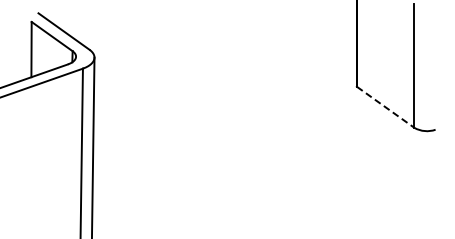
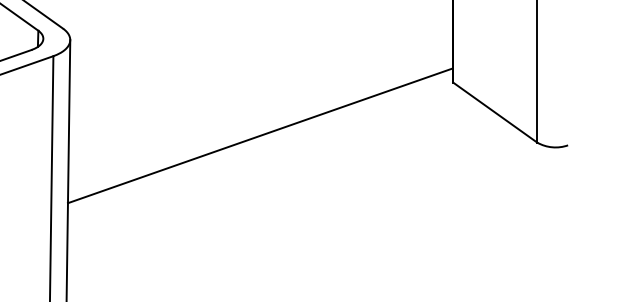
line: (386, 107) -> (496, 112), dashed -> solid
line: (224, 123) -> (260, 136), added

